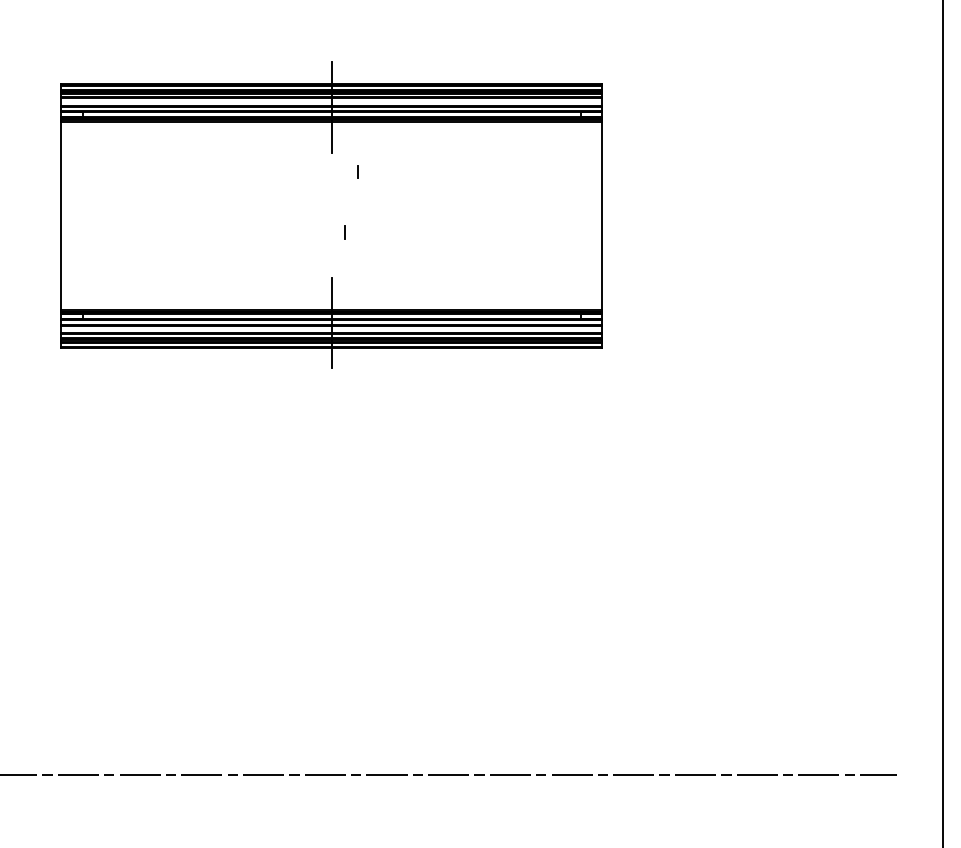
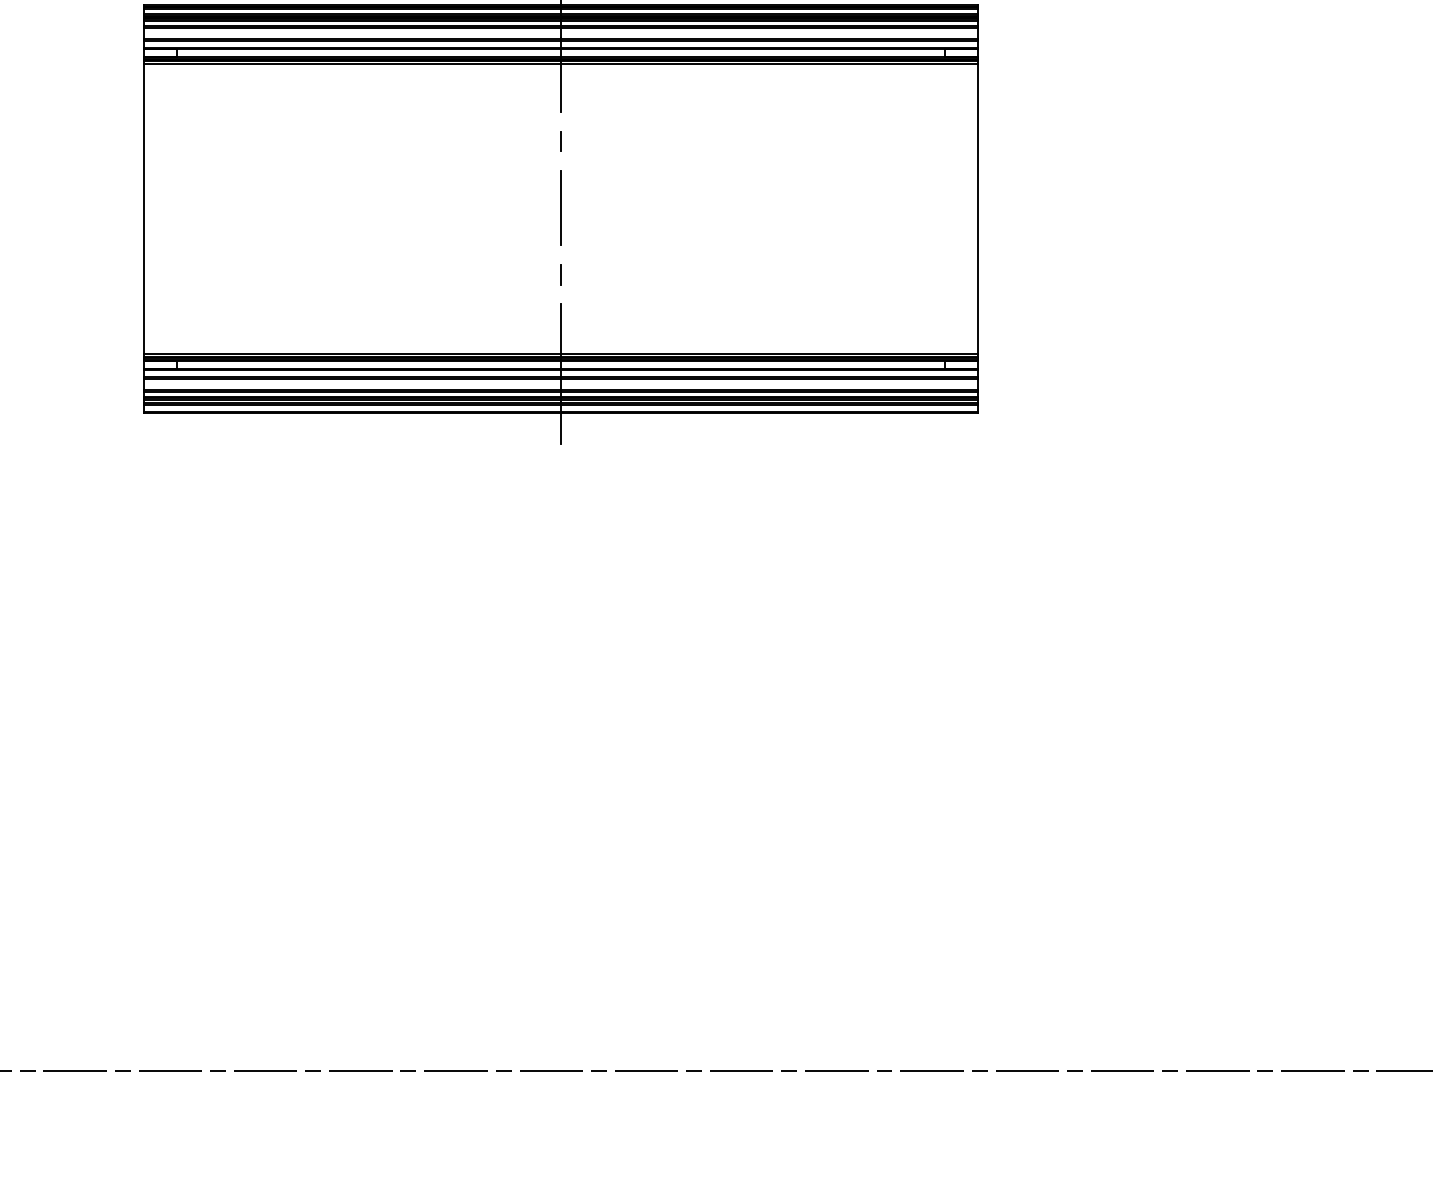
line: (357, 171) -> (560, 140), moved
line: (331, 215) -> (560, 208), added
line: (344, 232) -> (560, 274), moved

